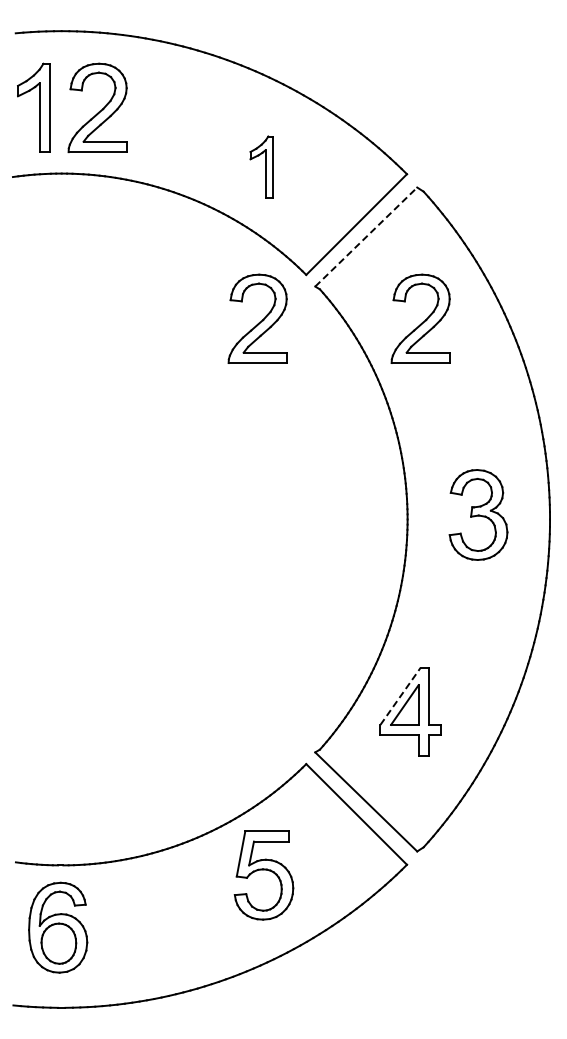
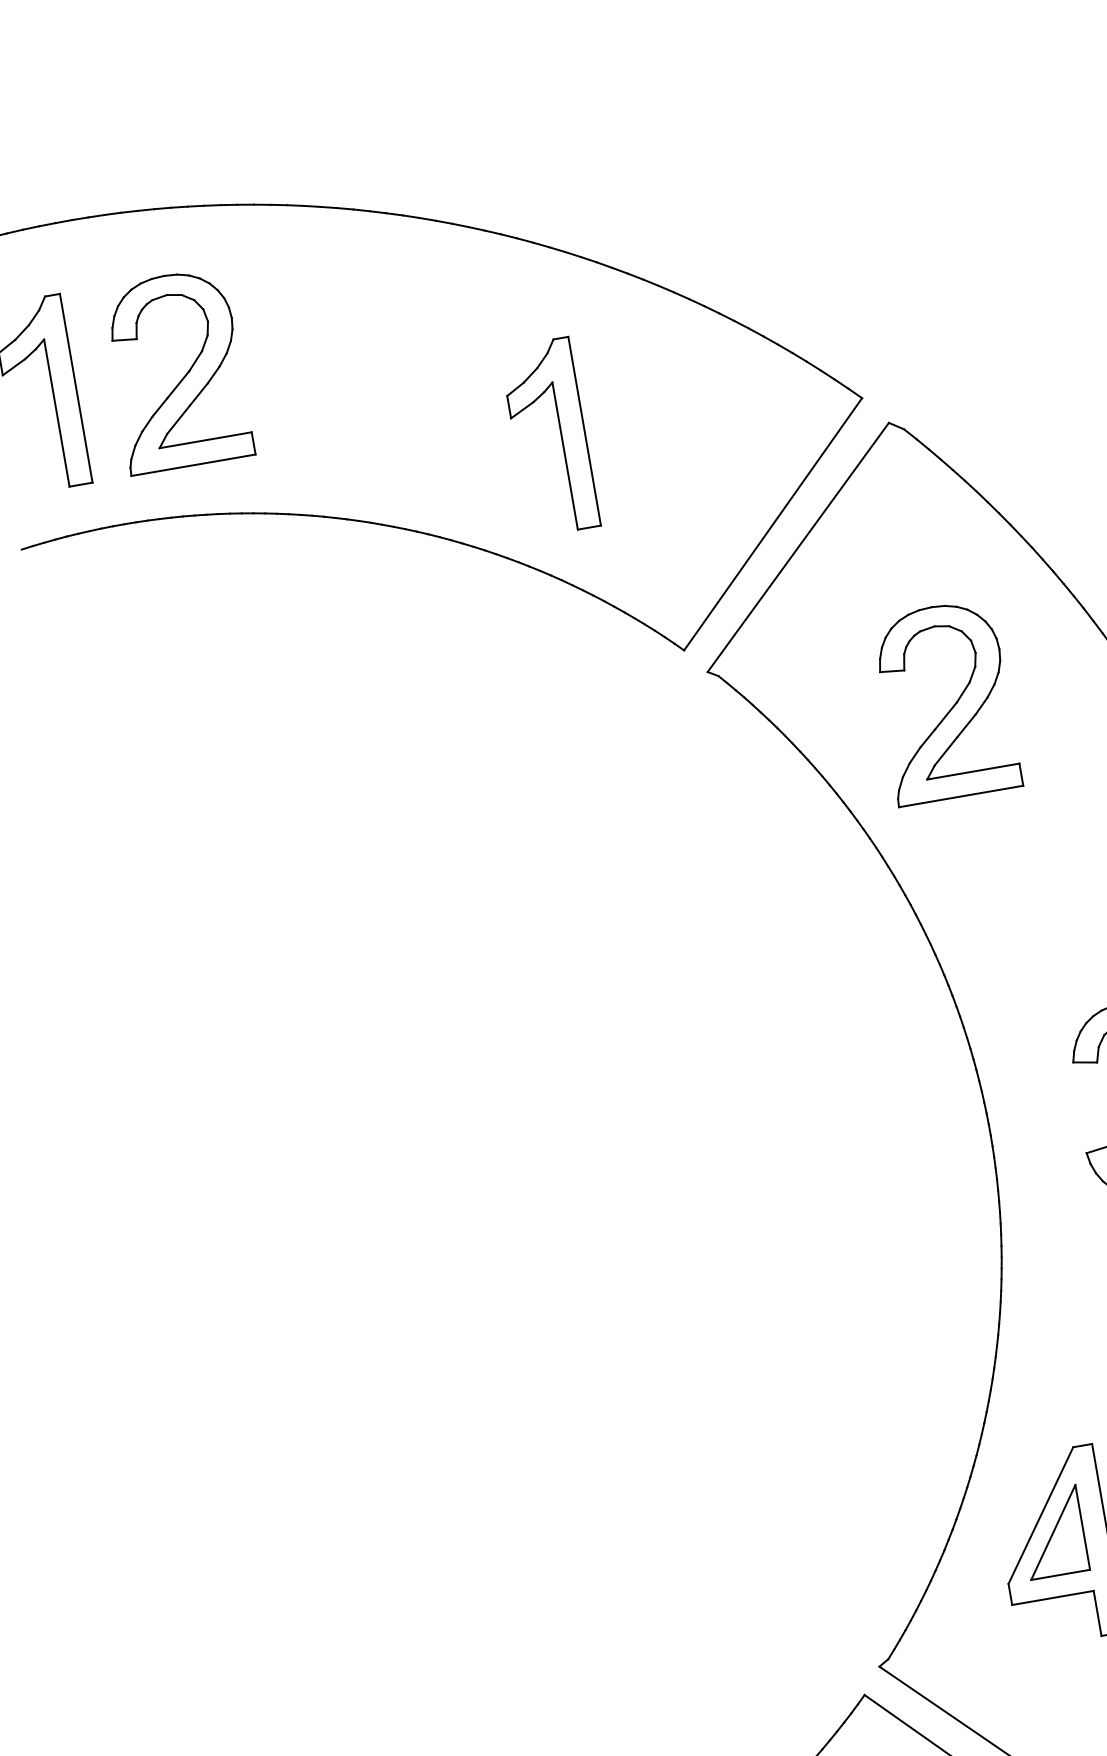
part: (261, 167) -> (548, 437), size x1.43
line: (366, 236) -> (798, 546), dashed -> solid
part: (257, 318) -> (596, 761), removed
line: (400, 696) -> (1040, 1515), dashed -> solid

